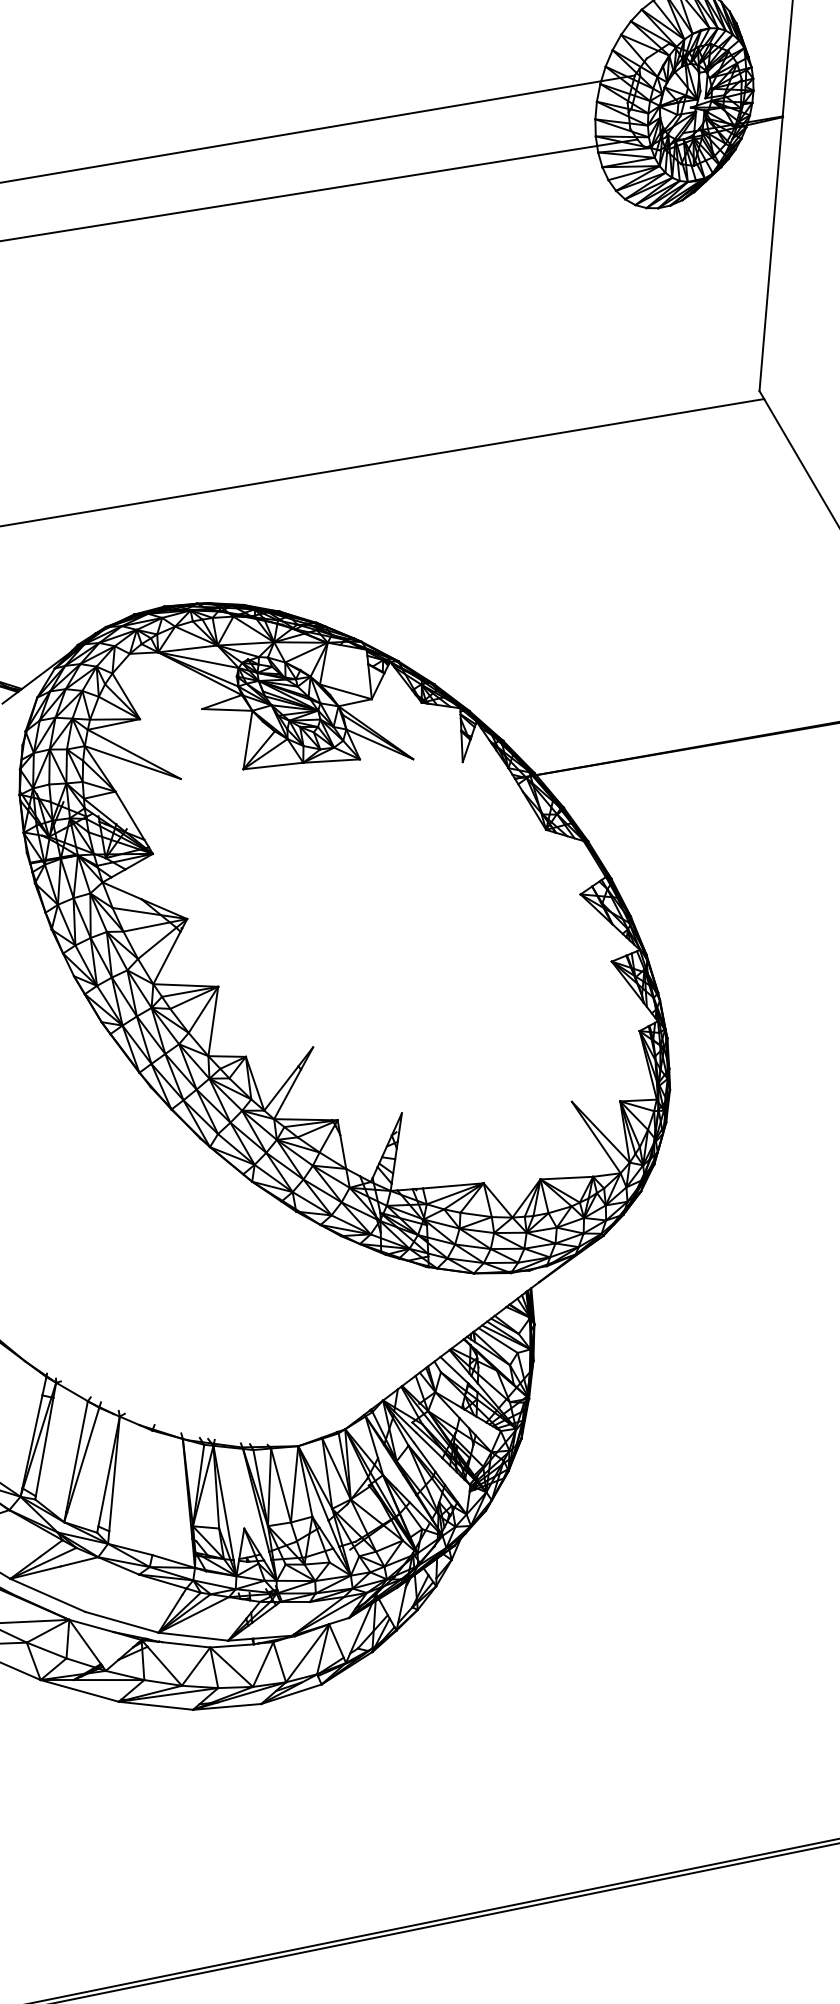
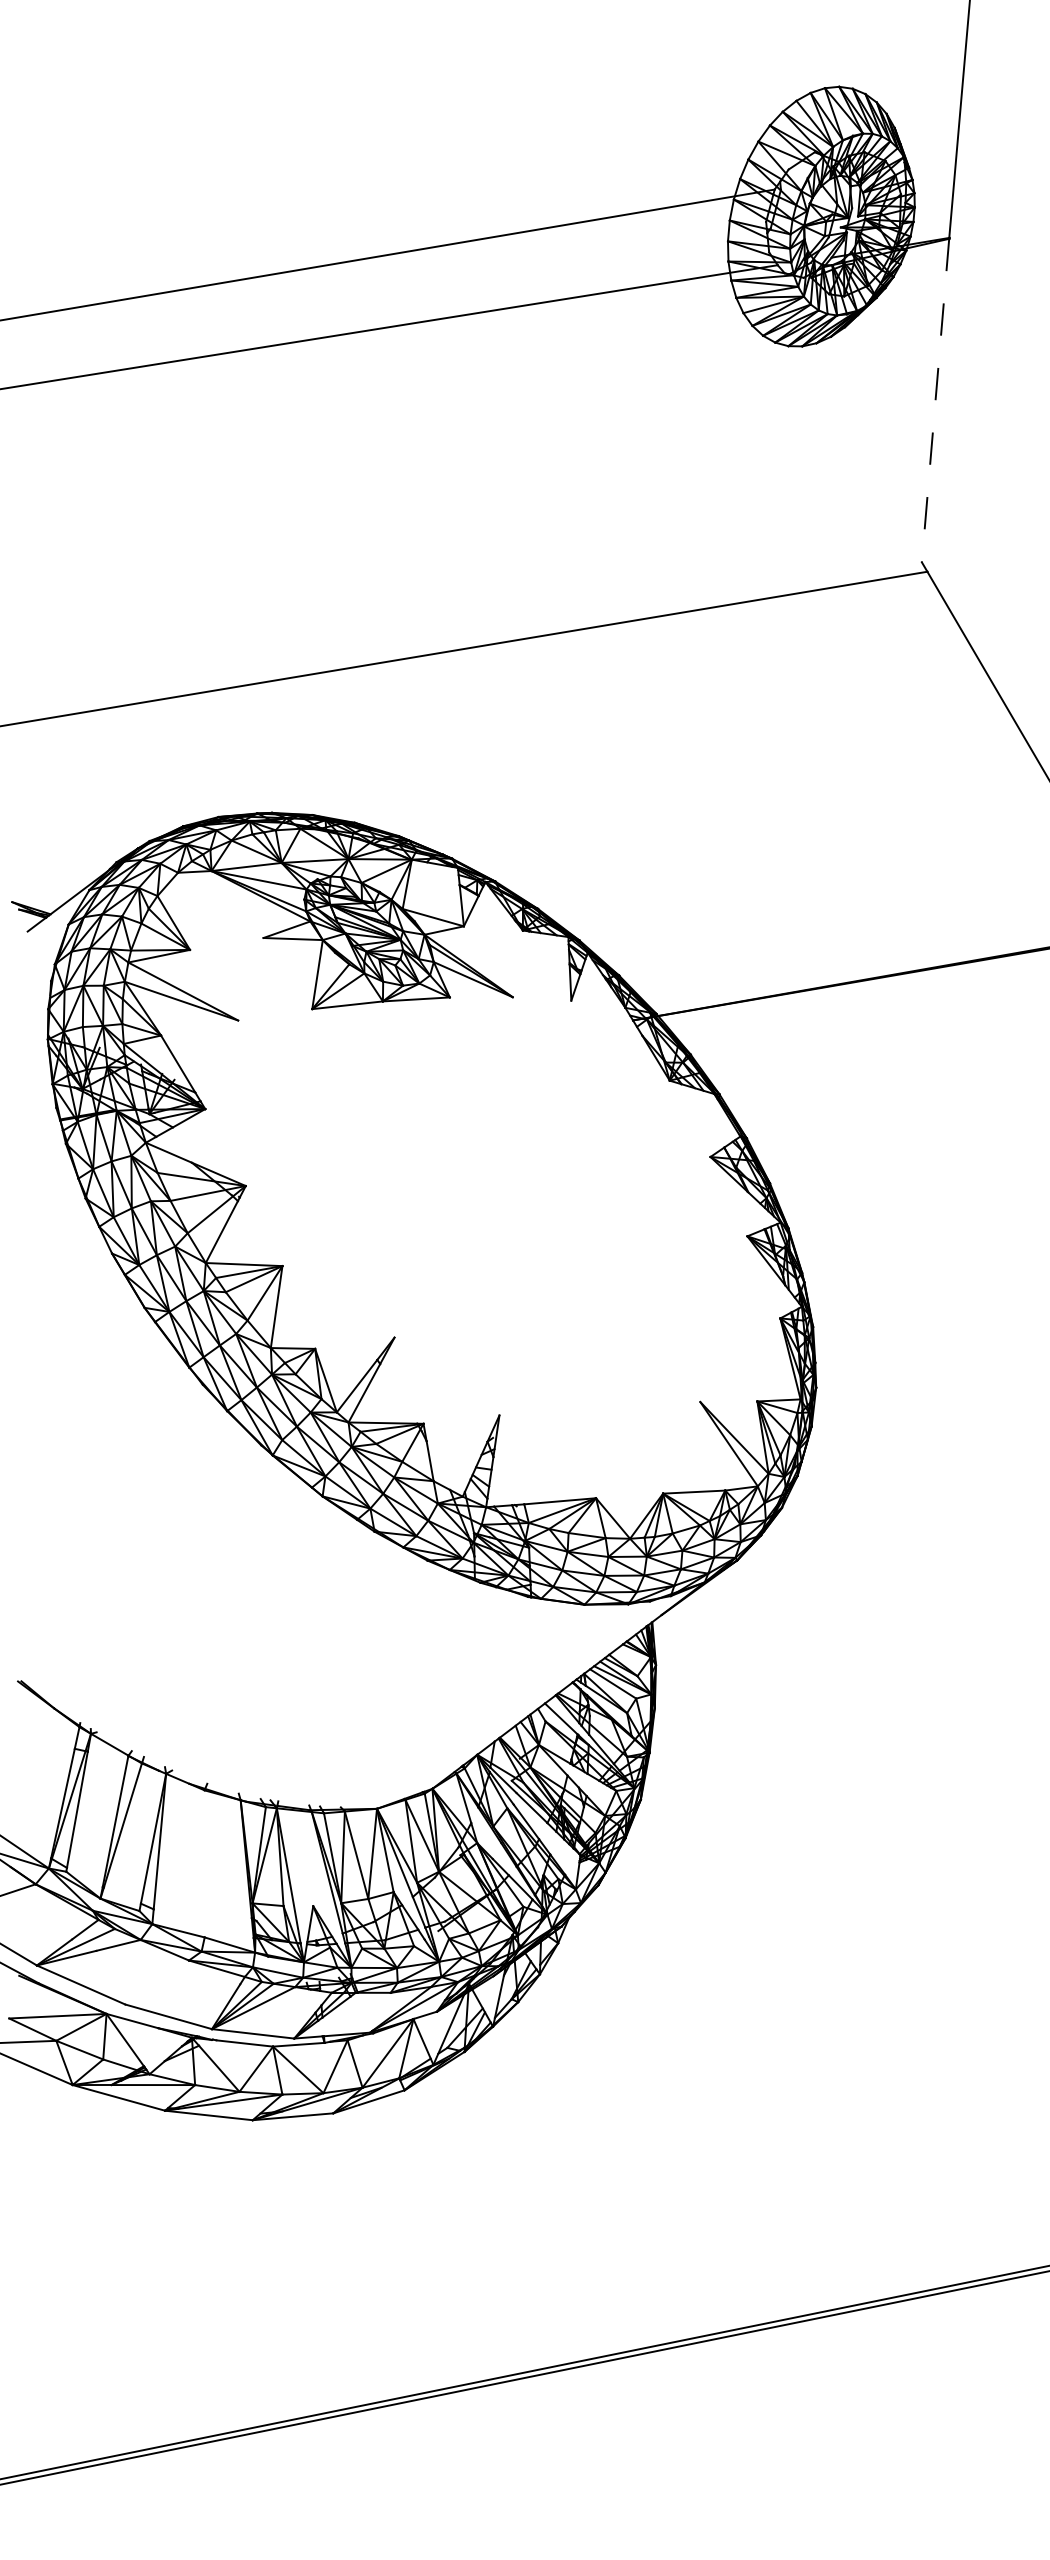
line: (771, 254) -> (935, 401), solid -> dashed

